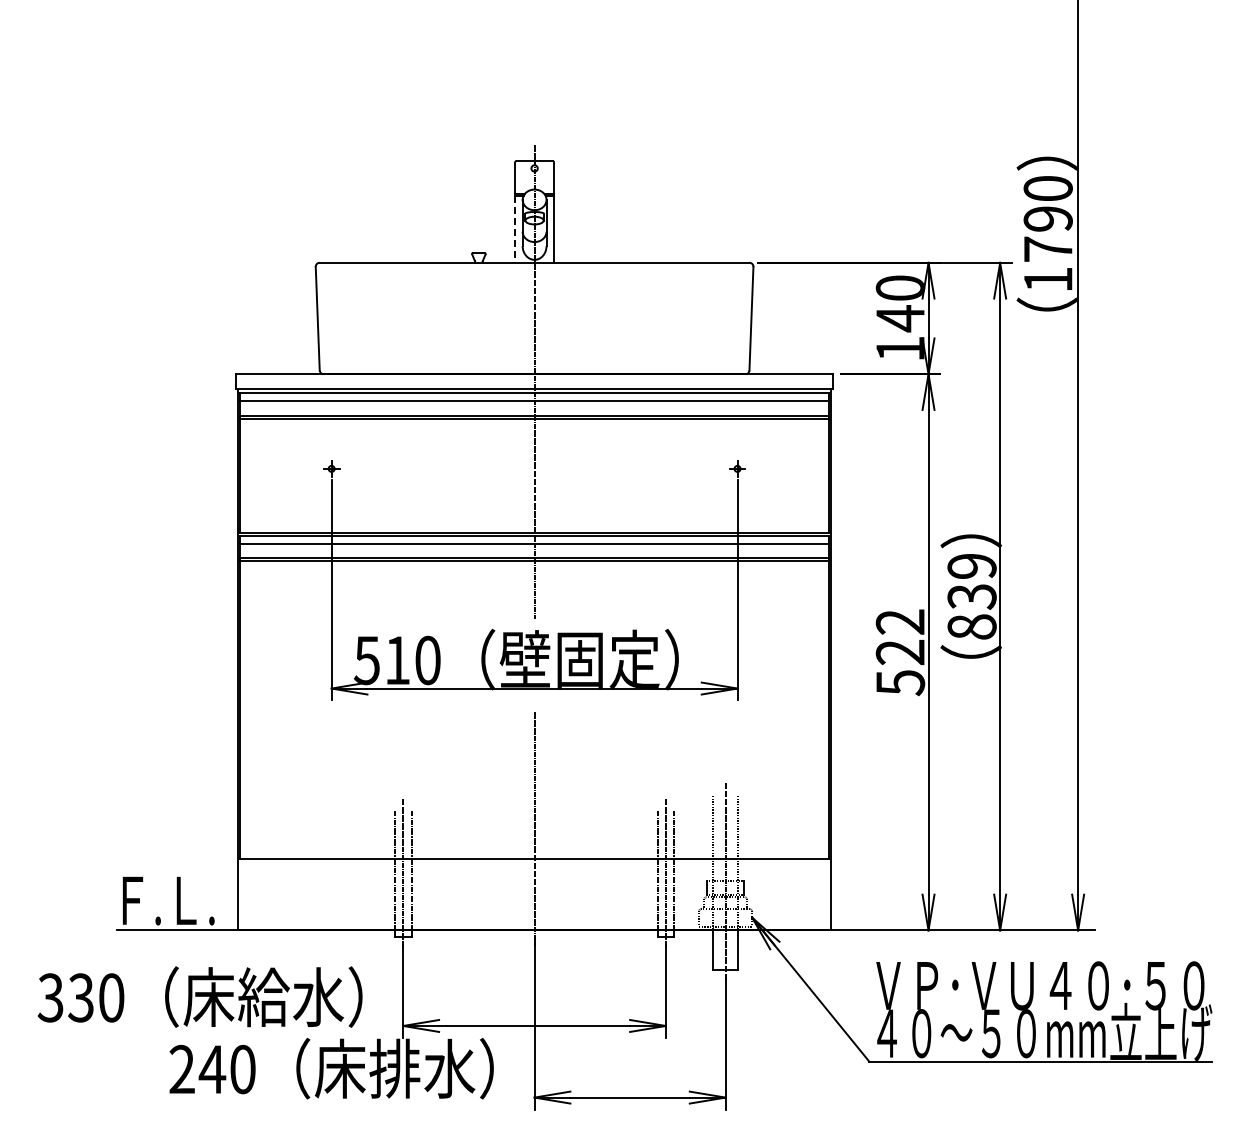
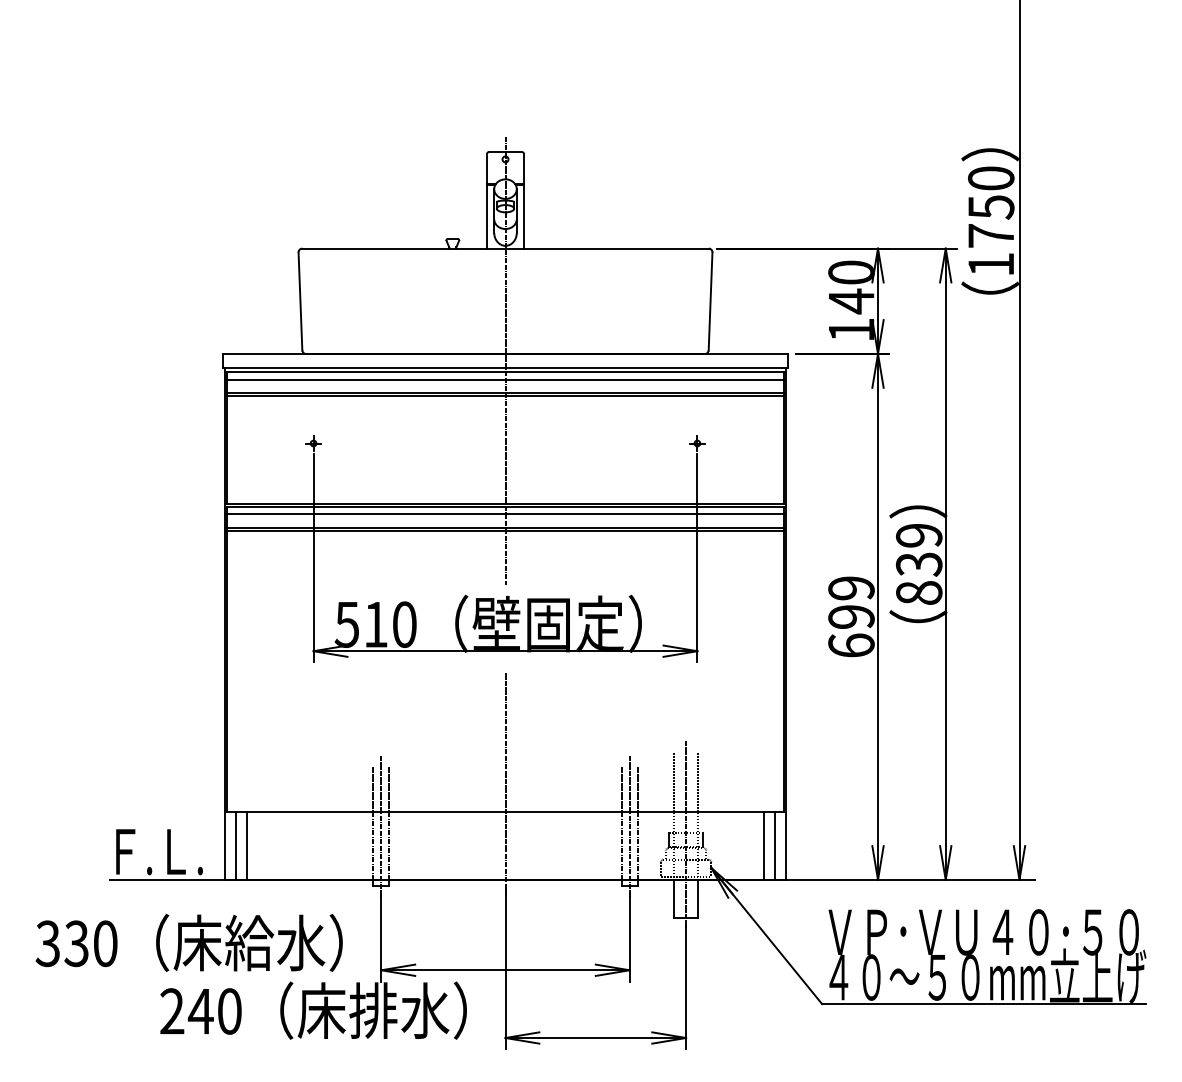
text: (1047, 219) -> (990, 207), 1790 -> 1750
line: (515, 229) -> (487, 217), dashed -> solid
text: (900, 652) -> (851, 617), 522 -> 699
line: (249, 894) -> (235, 845), added
line: (261, 894) -> (247, 845), added
line: (807, 894) -> (763, 845), added
line: (819, 894) -> (774, 845), added

